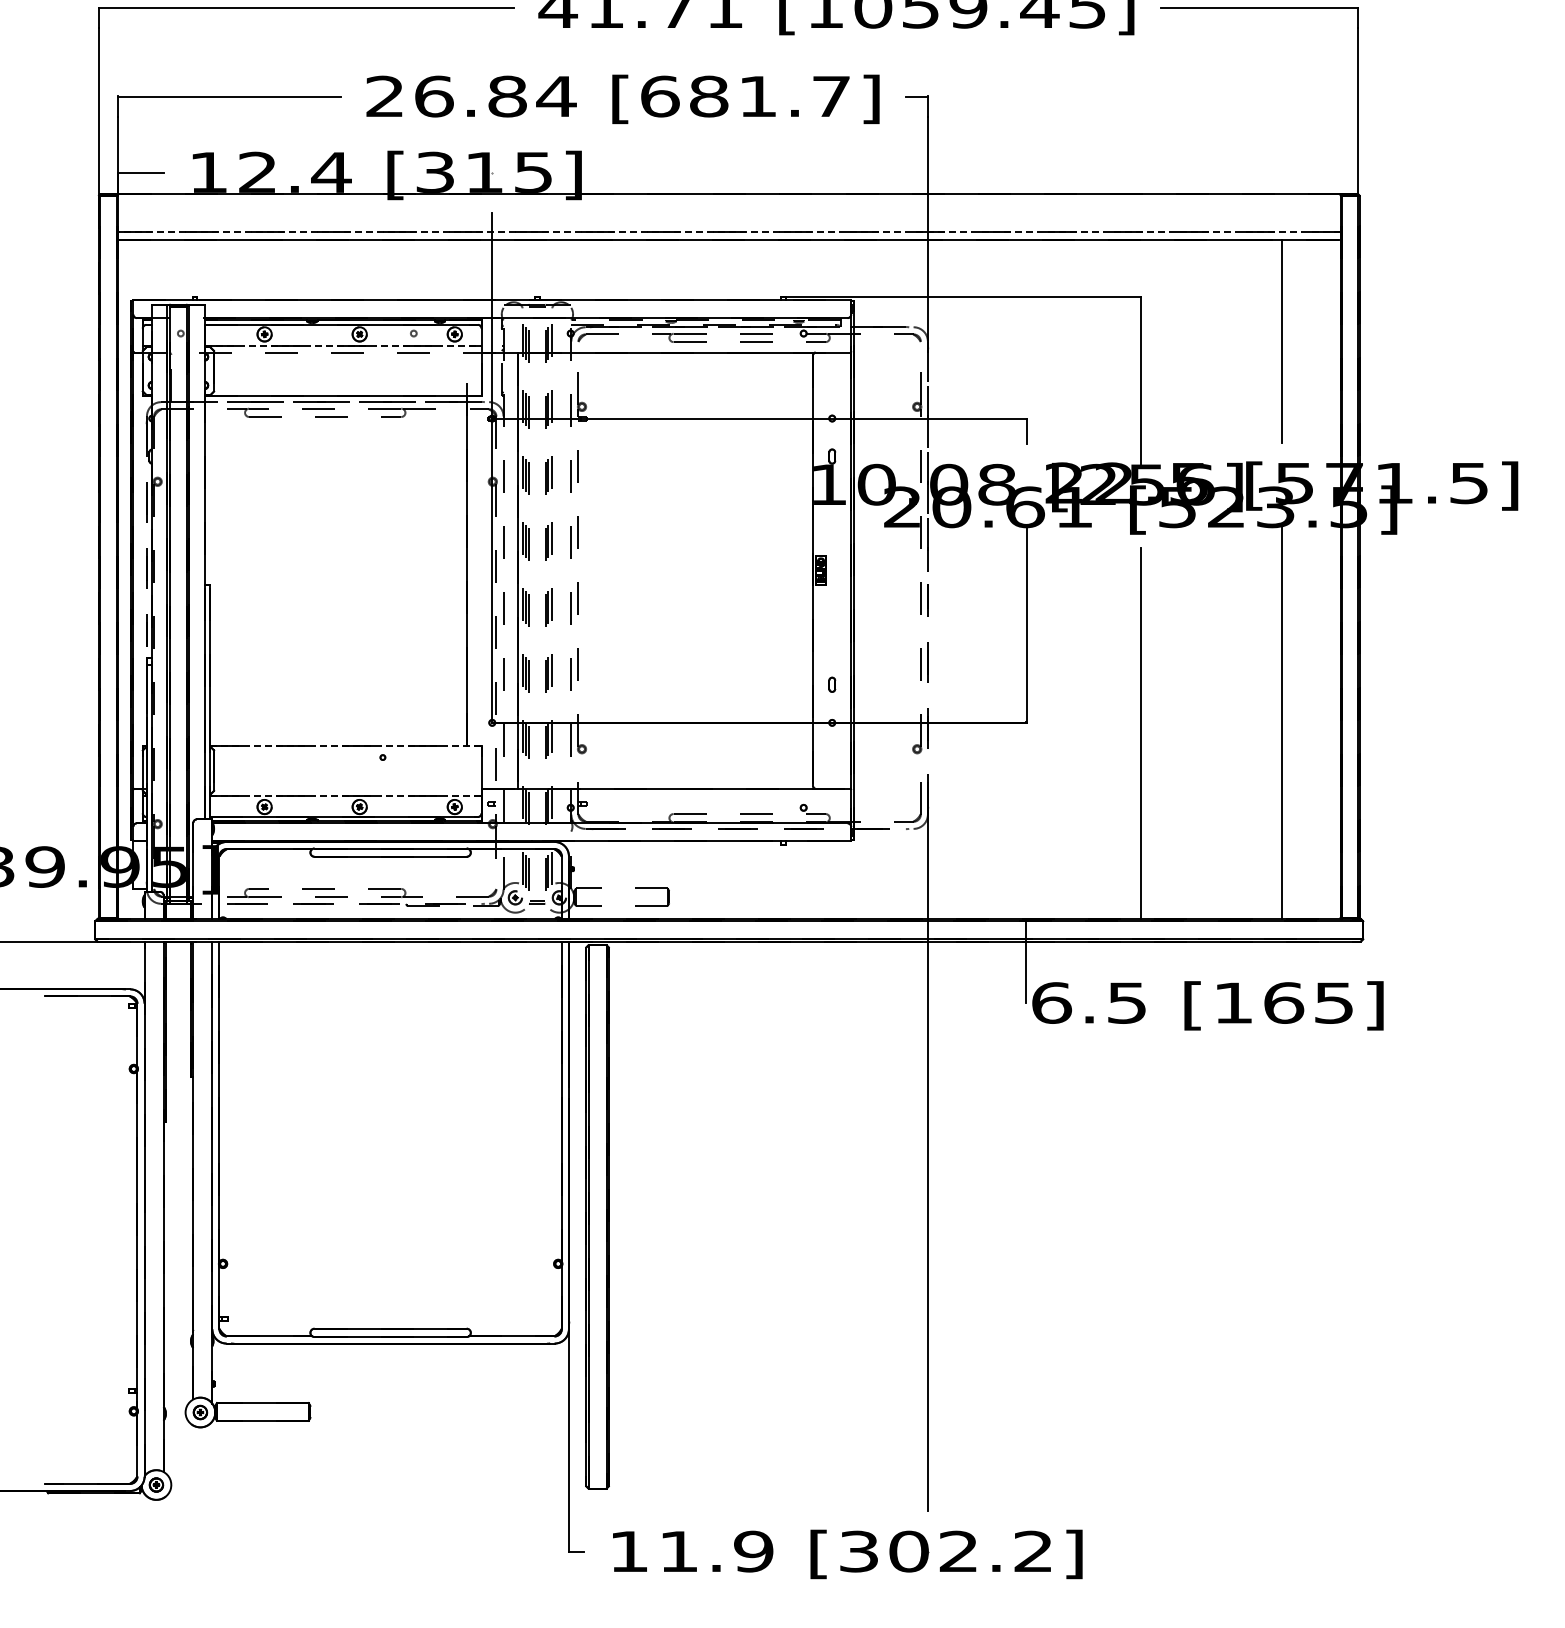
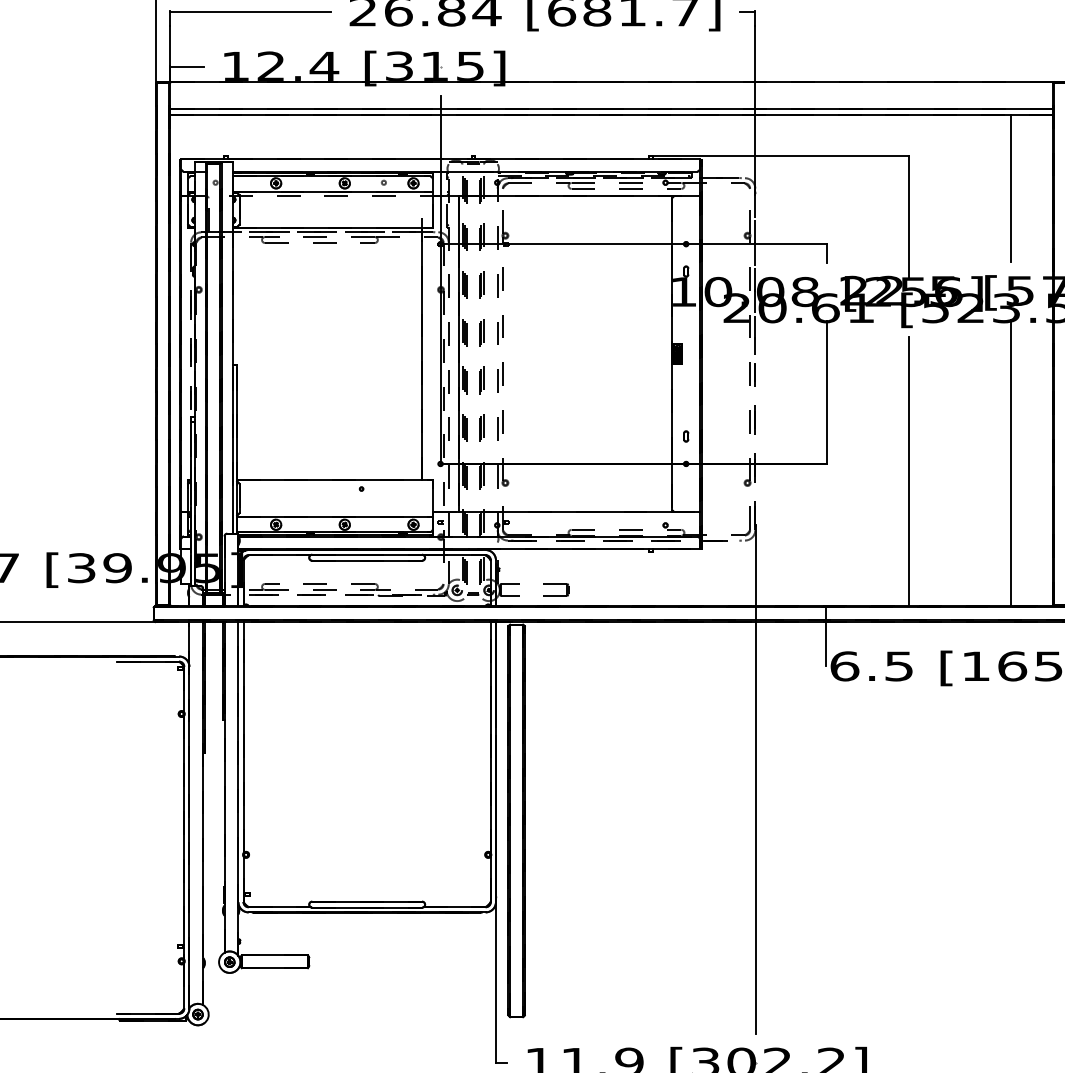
line: (728, 232) -> (611, 109), dashed -> solid
line: (343, 346) -> (333, 192), dashed -> solid
line: (345, 745) -> (334, 480), dashed -> solid
line: (345, 795) -> (334, 516), dashed -> solid

